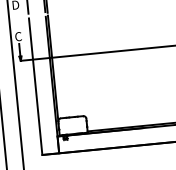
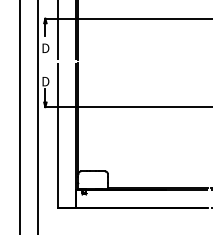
text: (18, 36) -> (45, 81), C -> D

